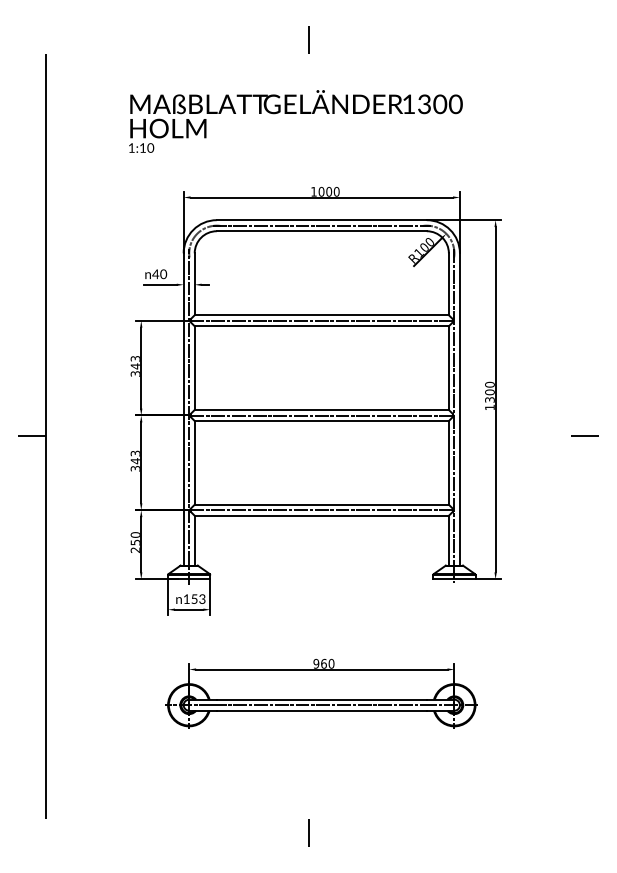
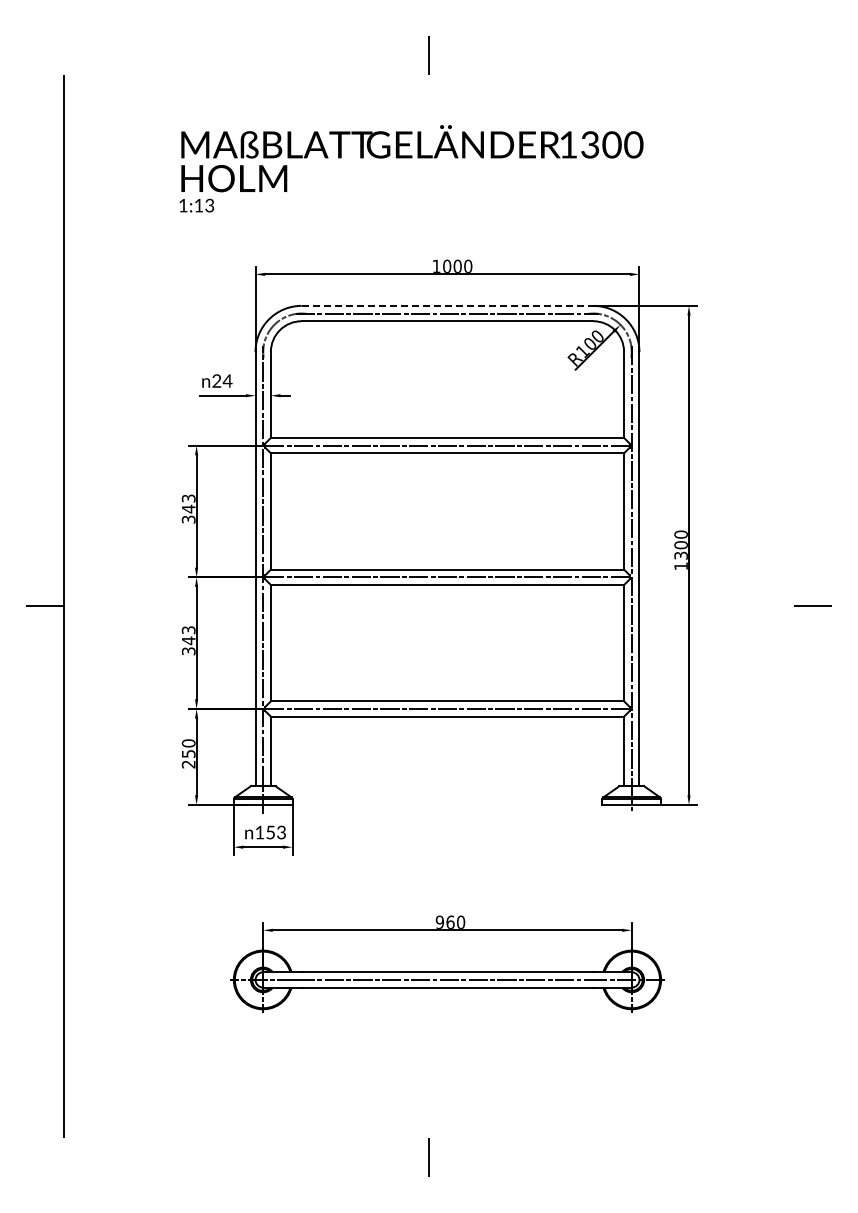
text: (150, 147) -> (209, 205), 1:10 -> 1:13
line: (321, 219) -> (447, 305), solid -> dashed
text: (159, 273) -> (221, 380), 40 -> 24

